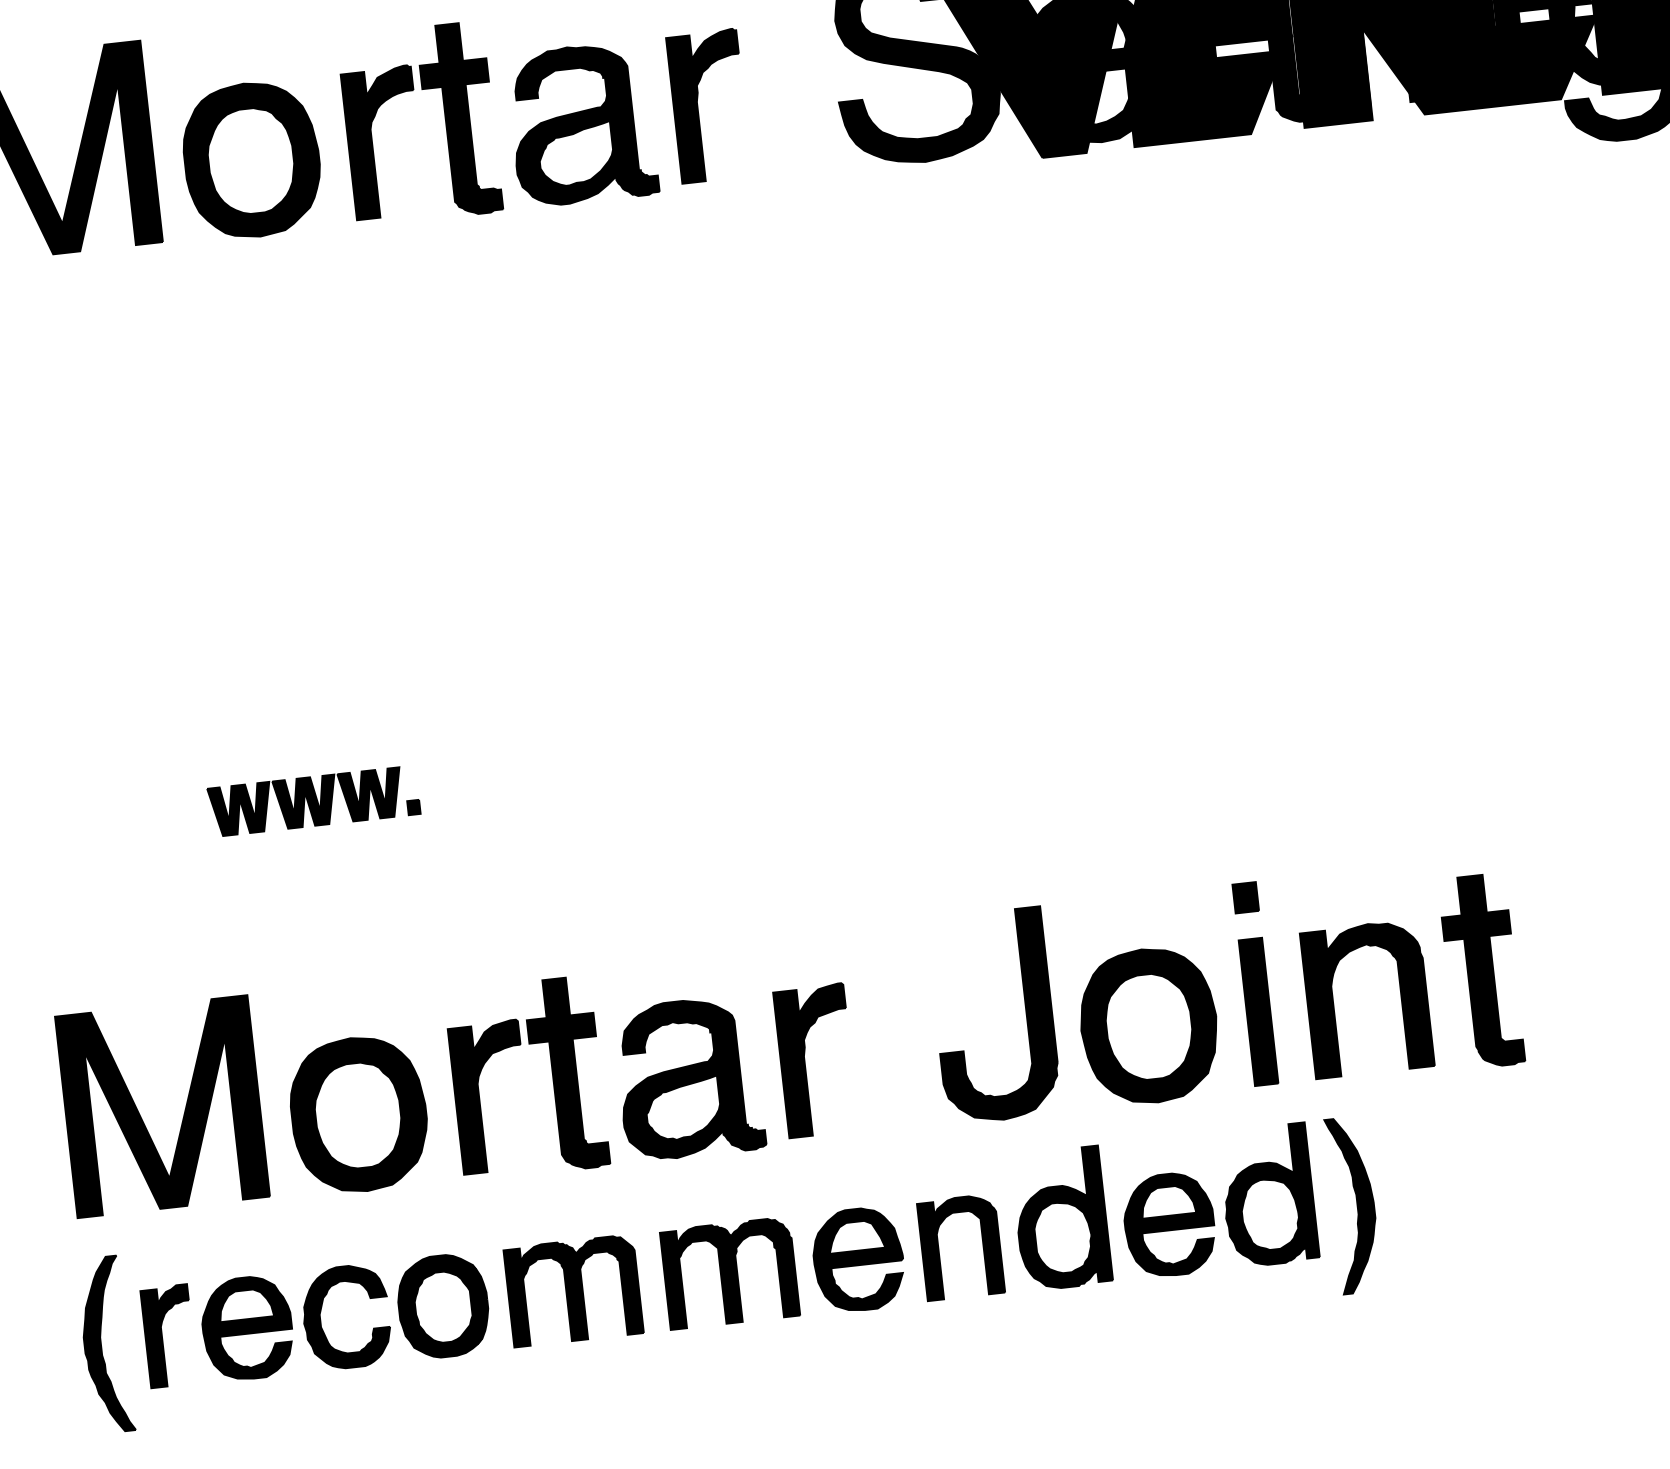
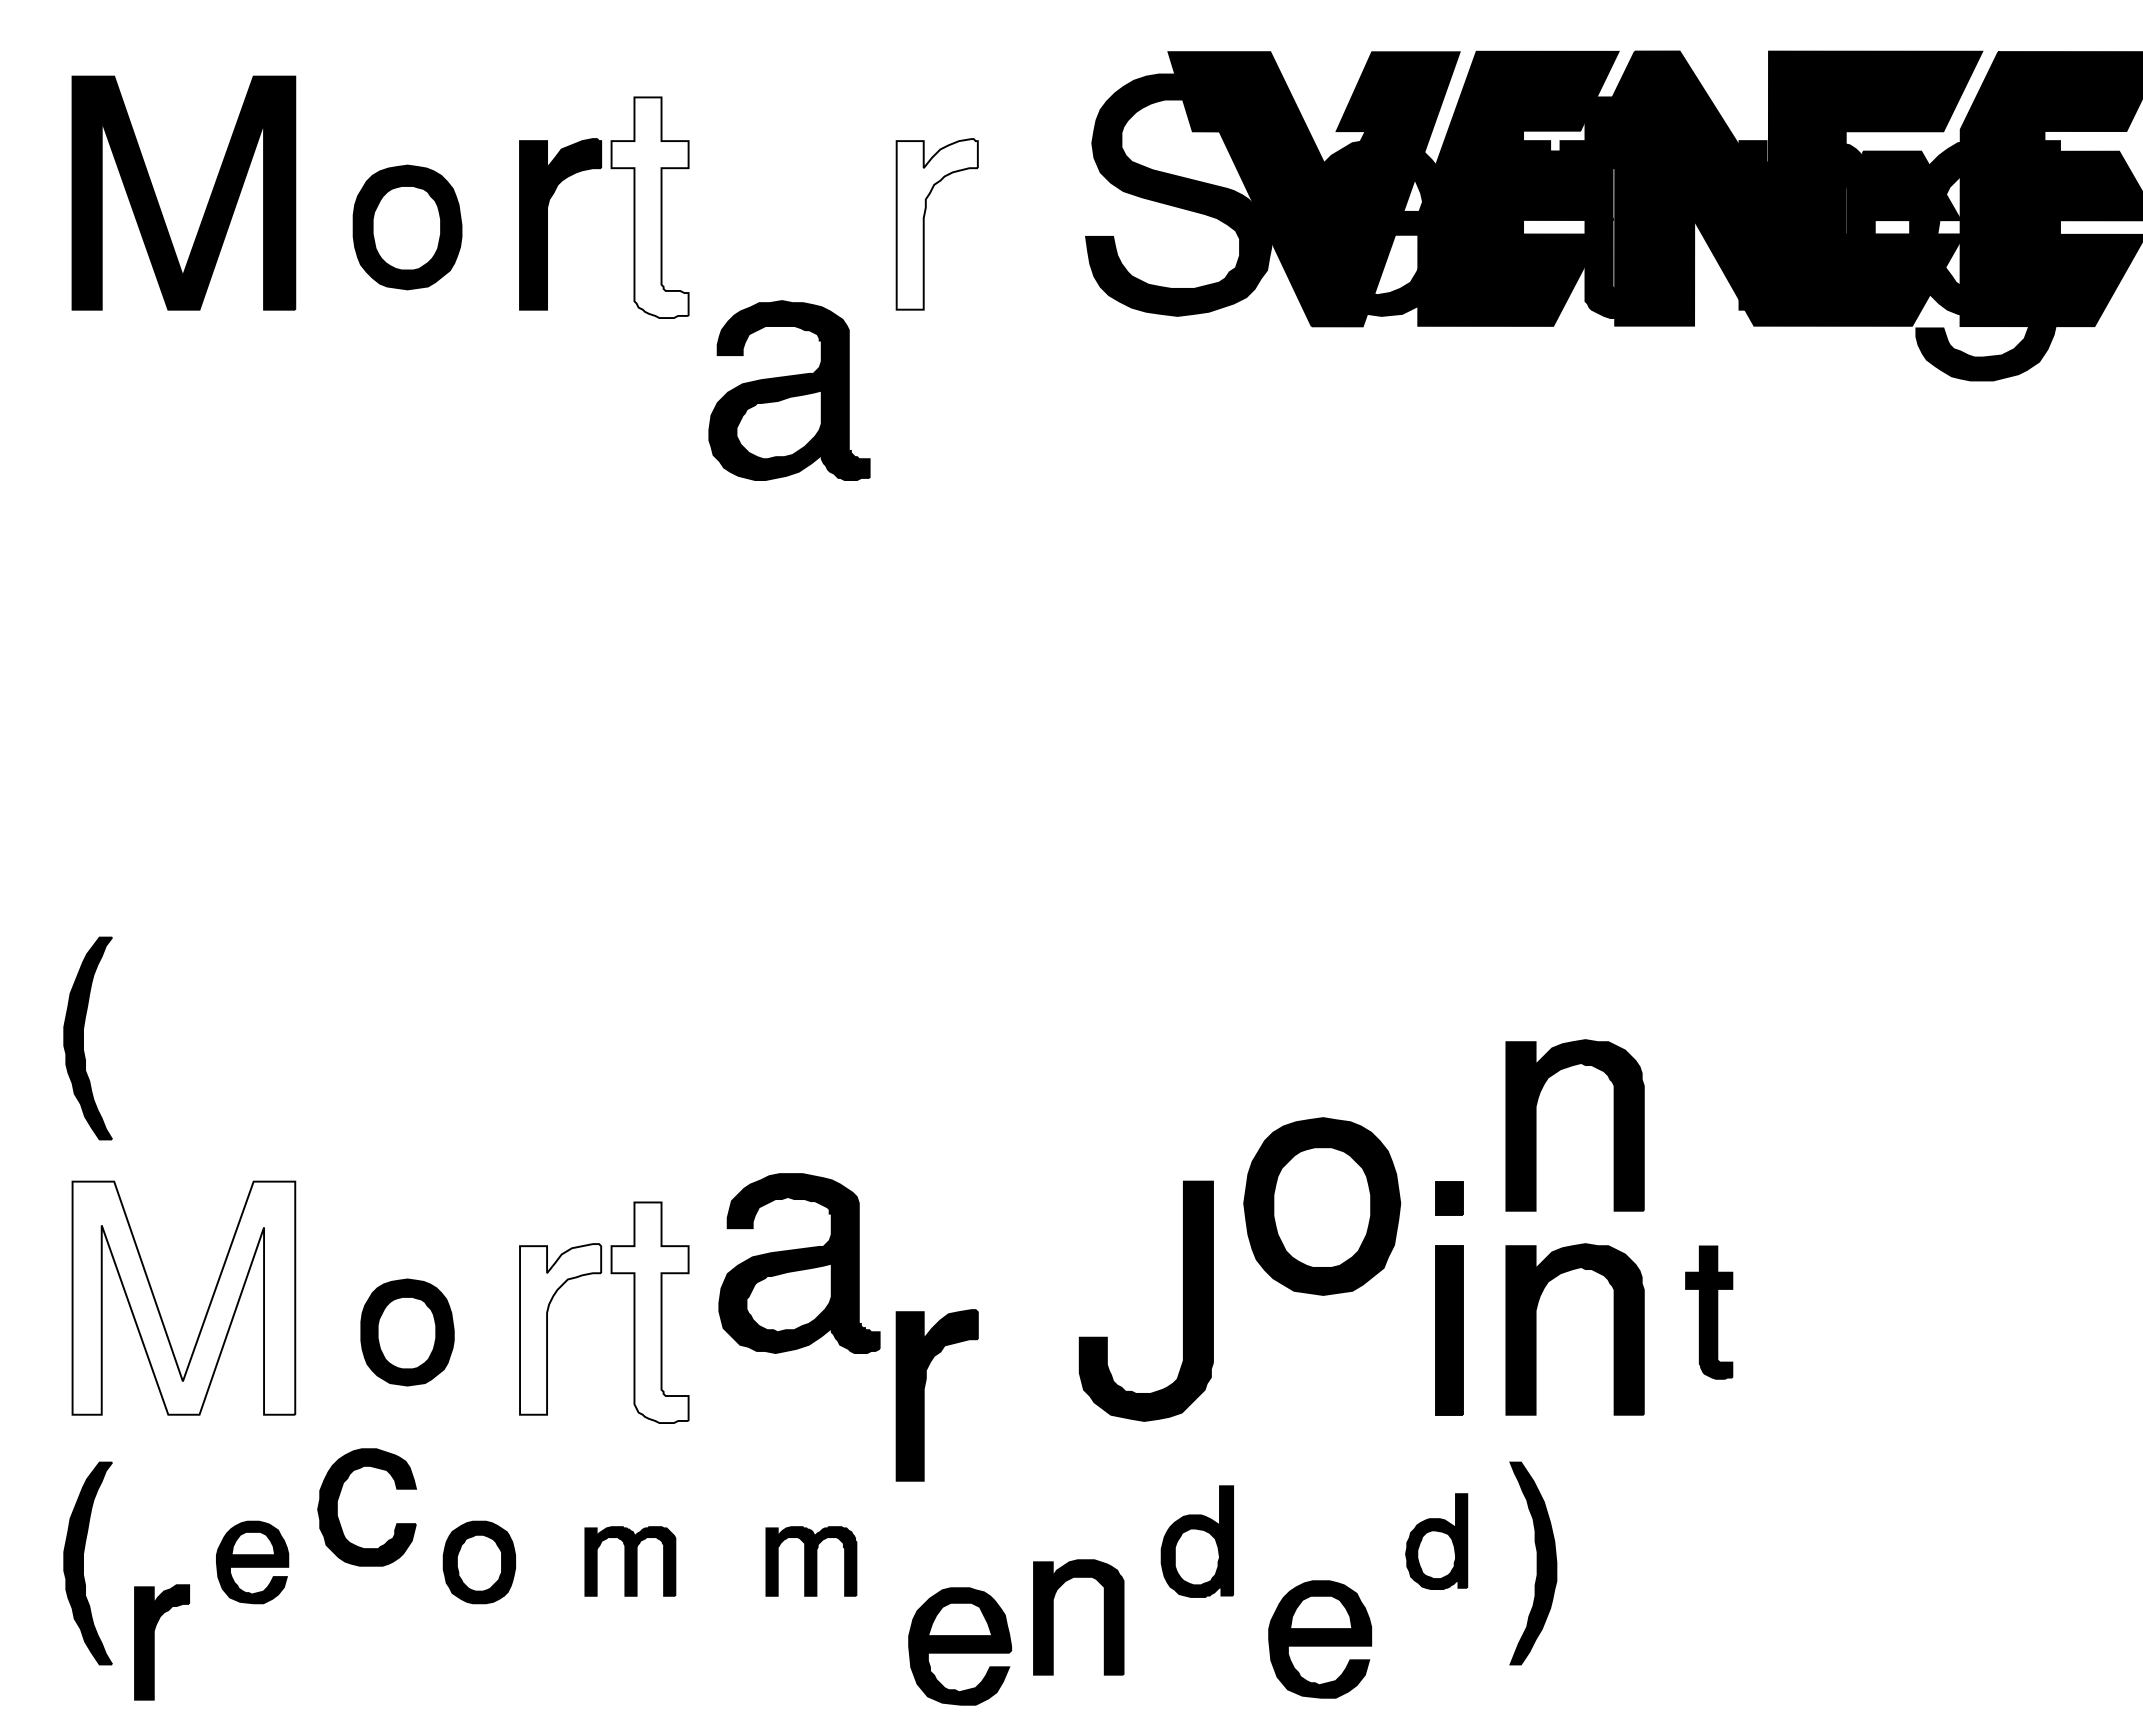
fill: (708, 106) -> (936, 224), removed
fill: (458, 119) -> (649, 207), removed
part: (581, 124) -> (789, 390), moved
part: (251, 160) -> (407, 227), size x0.7
part: (314, 801) -> (396, 968), removed
part: (1314, 826) -> (1536, 1125), added
part: (54, 891) -> (87, 1038), added
part: (1480, 971) -> (1708, 1312), size x0.6
part: (1149, 1025) -> (1322, 1206), moved
part: (805, 1061) -> (924, 1395), moved
fill: (566, 1073) -> (649, 1312), removed
part: (689, 1078) -> (799, 1263), moved
fill: (490, 1097) -> (560, 1329), removed
fill: (162, 1106) -> (183, 1297), removed
part: (358, 1114) -> (407, 1332), size x0.6
part: (1268, 1195) -> (1436, 1541), size x0.6
part: (1061, 1218) -> (1197, 1541), size x0.7
part: (1169, 1224) -> (1320, 1639), moved
part: (939, 1249) -> (1053, 1617), moved
part: (858, 1259) -> (959, 1646), moved
part: (730, 1273) -> (811, 1561), size x0.6
part: (573, 1290) -> (630, 1561), size x0.6
part: (443, 1306) -> (479, 1562), size x0.7
part: (321, 1311) -> (339, 1497), moved
part: (247, 1328) -> (252, 1562), size x0.7
part: (162, 1336) -> (154, 1642), moved

